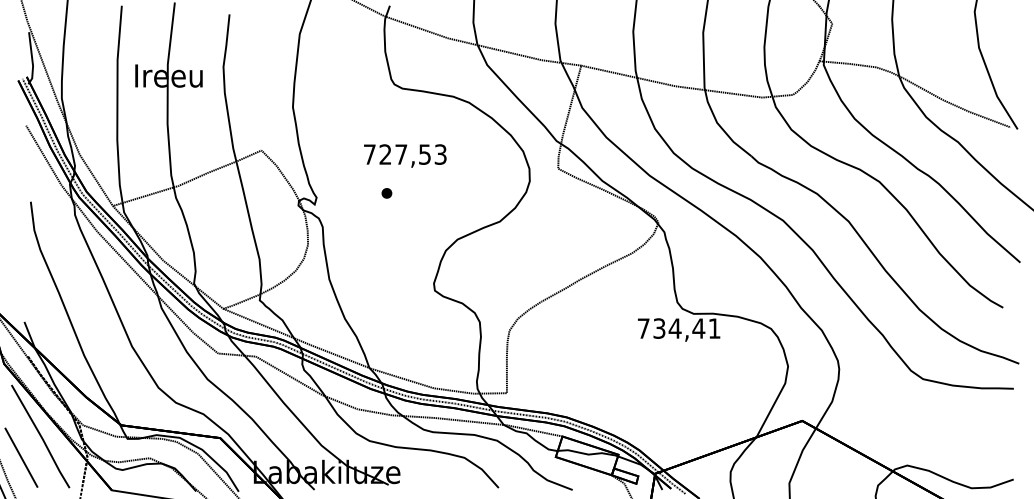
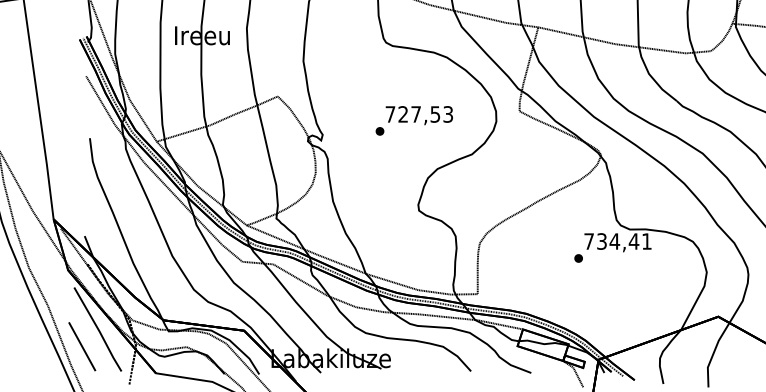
text: (405, 155) -> (419, 115), moved
part: (630, 349) -> (578, 258), added

